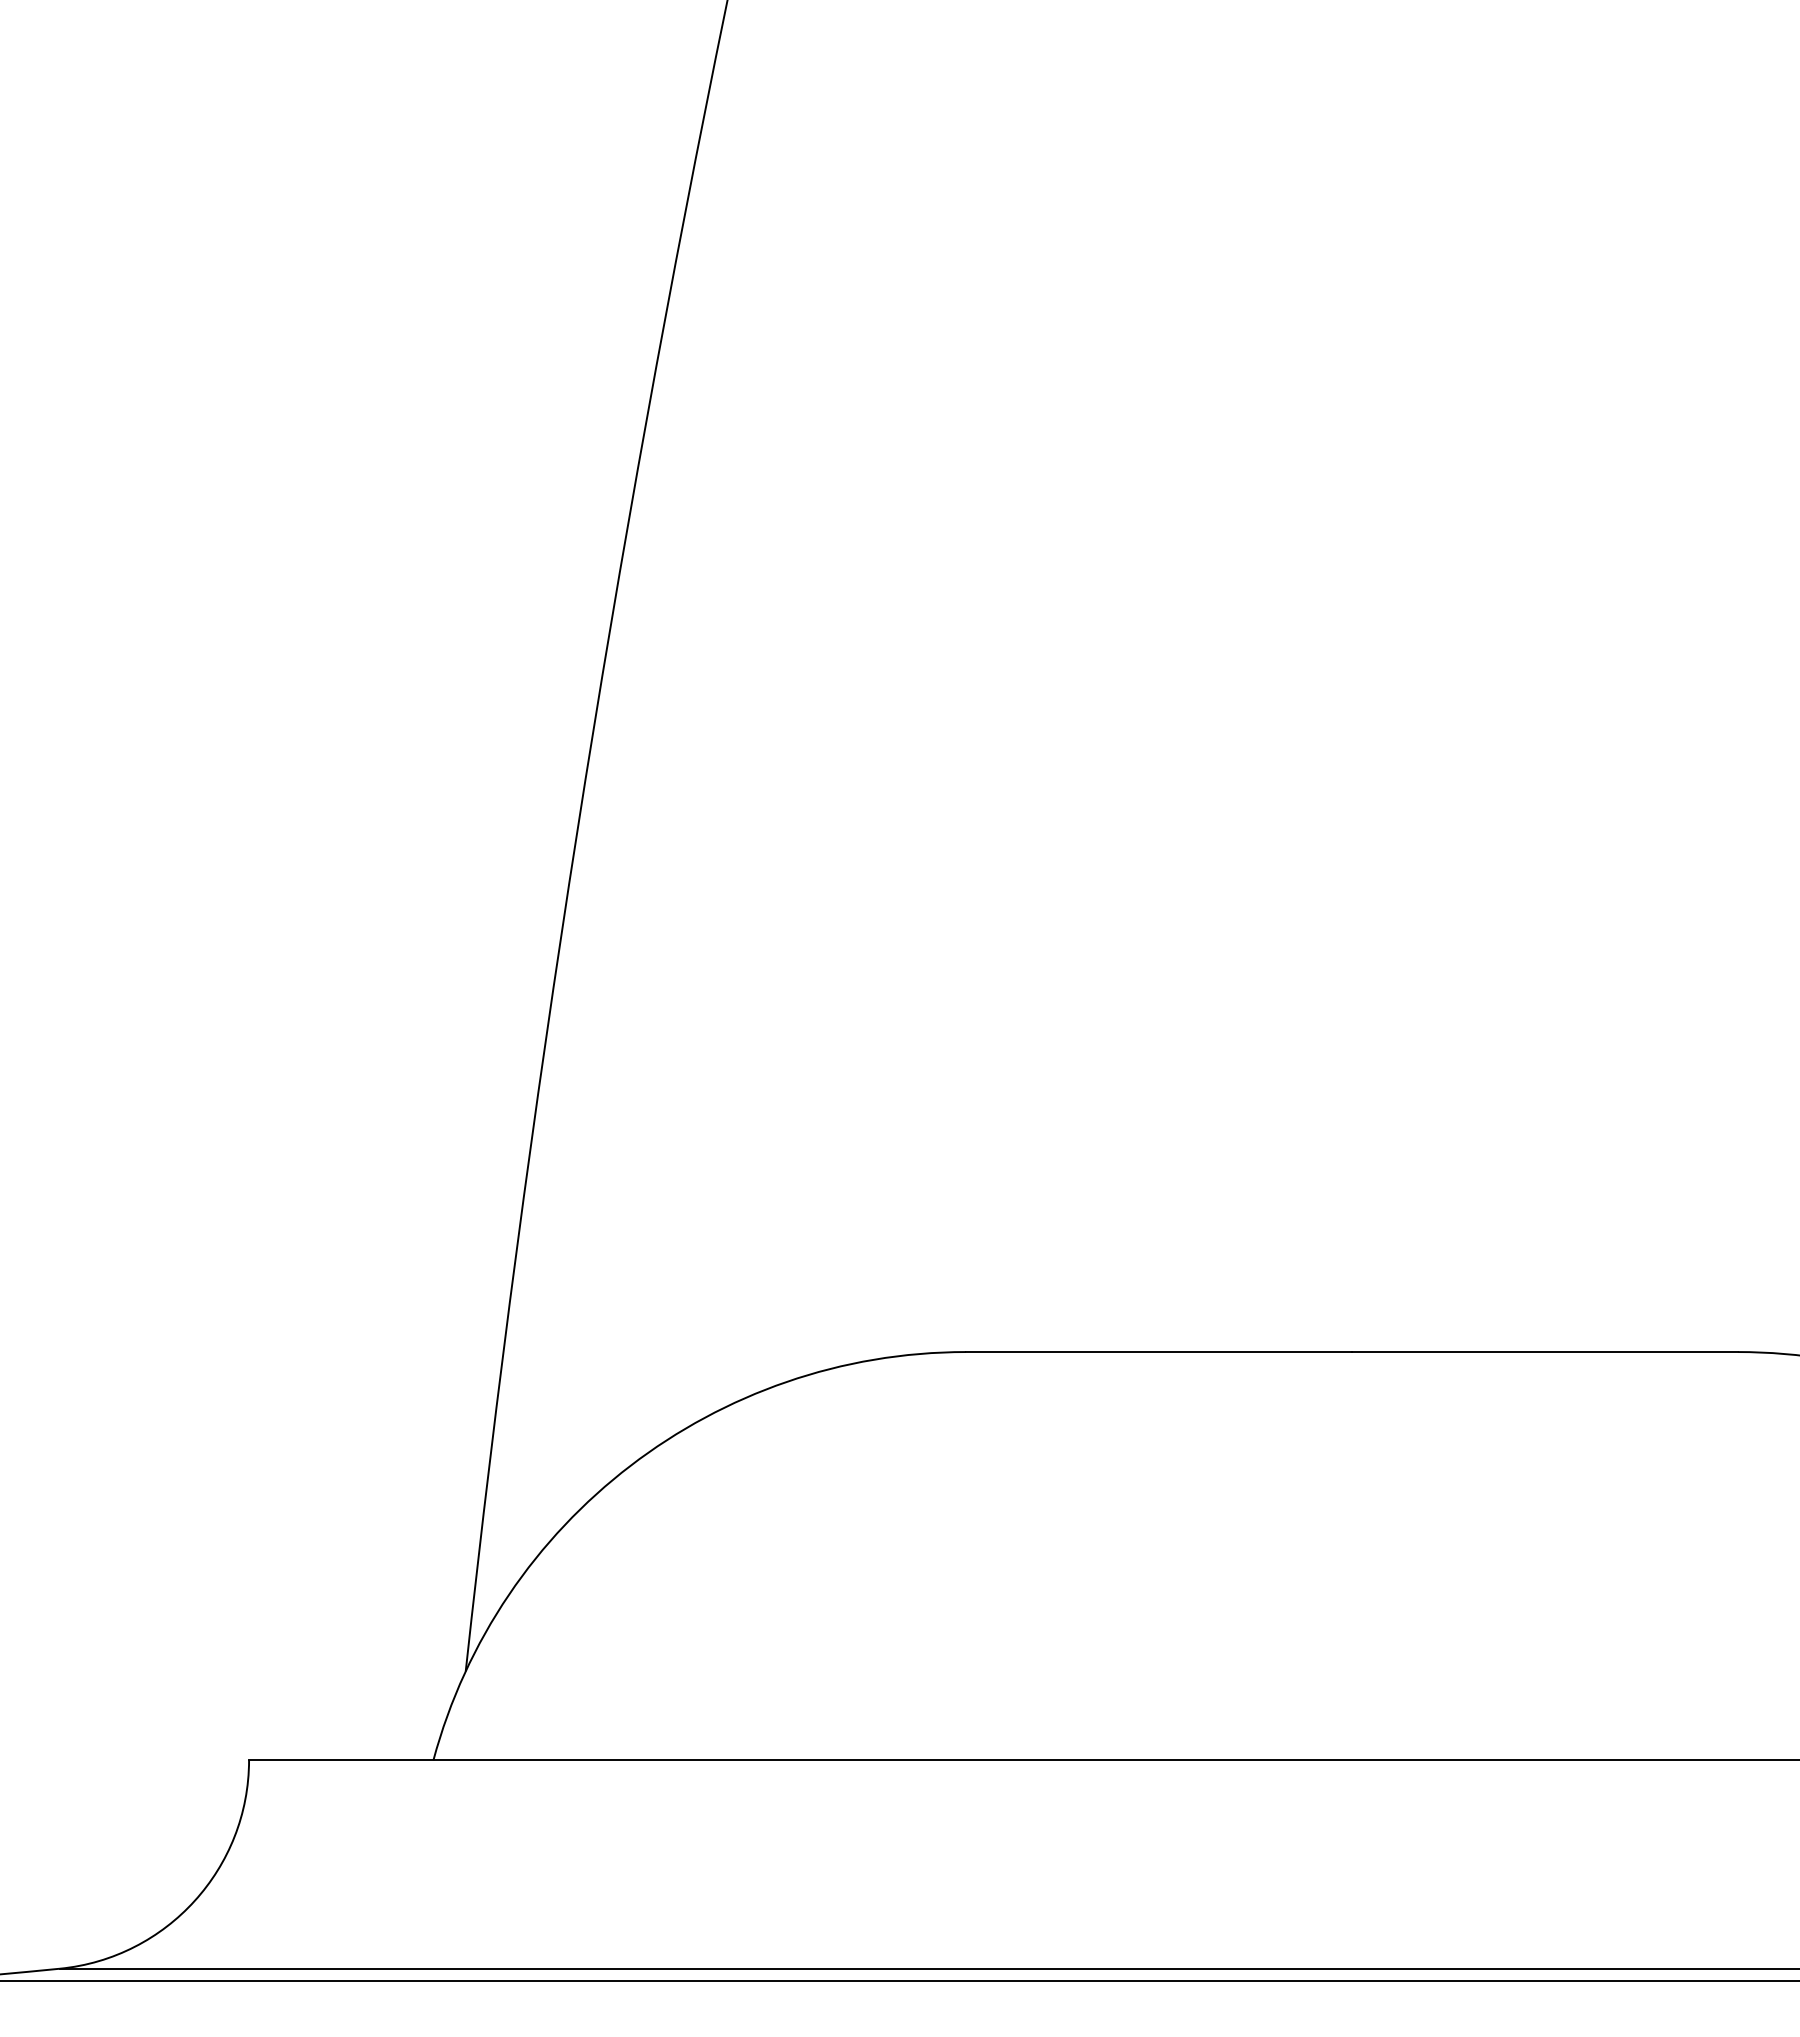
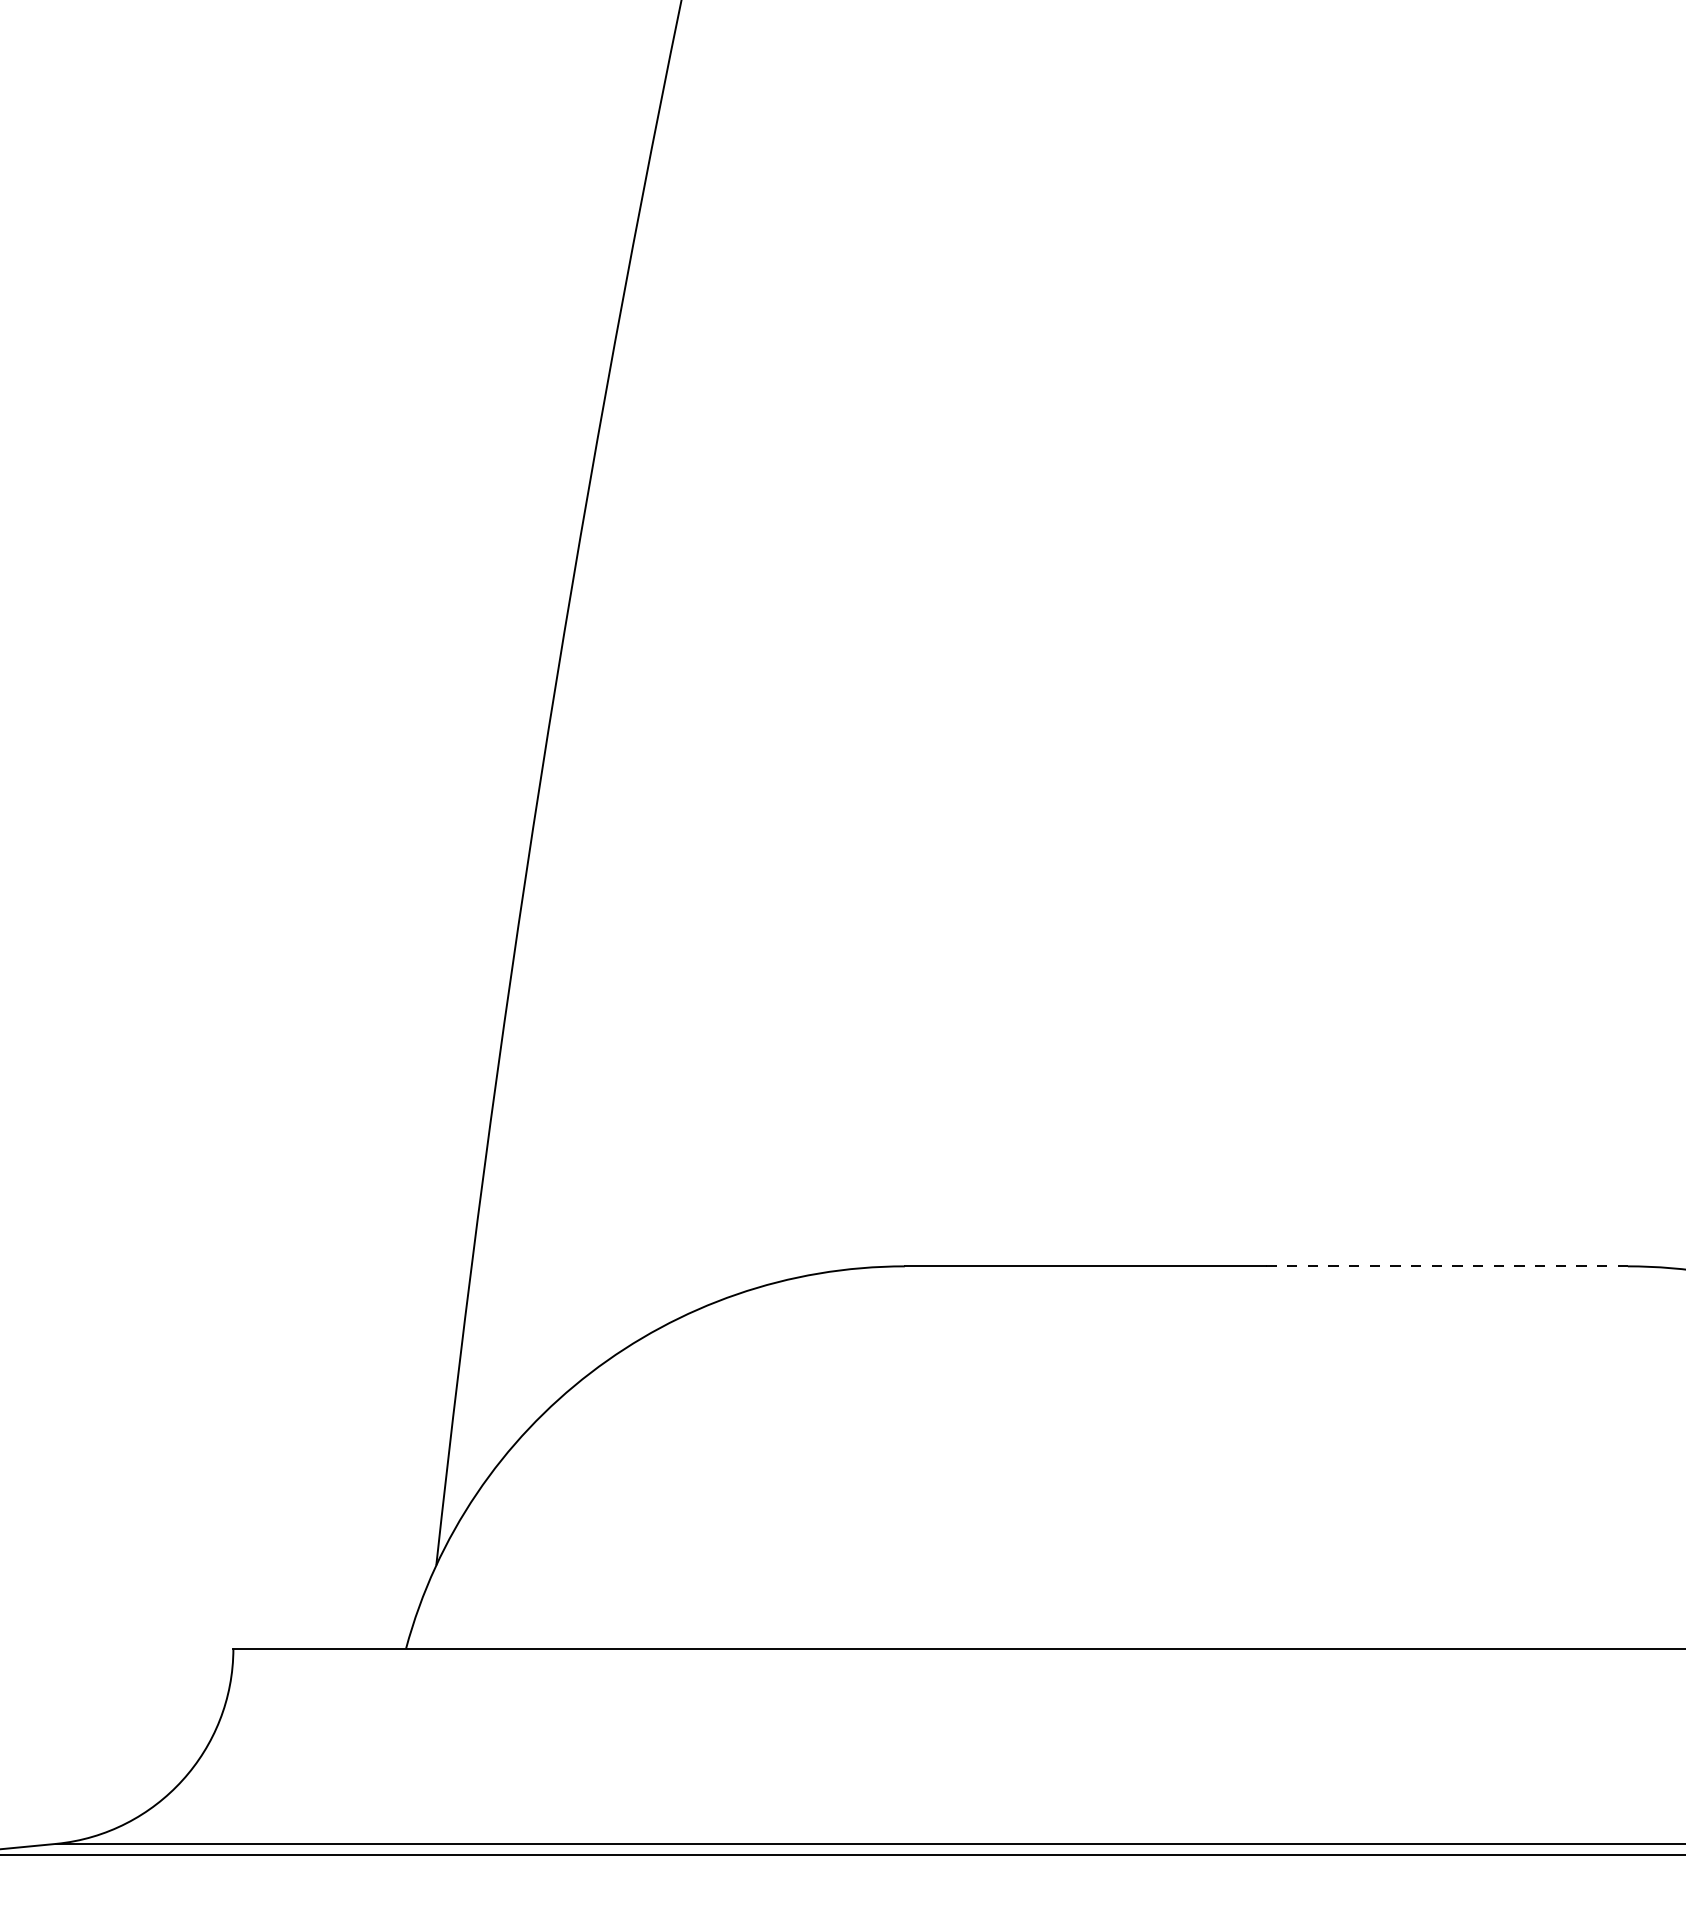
line: (1545, 1352) -> (1447, 1266), solid -> dashed

